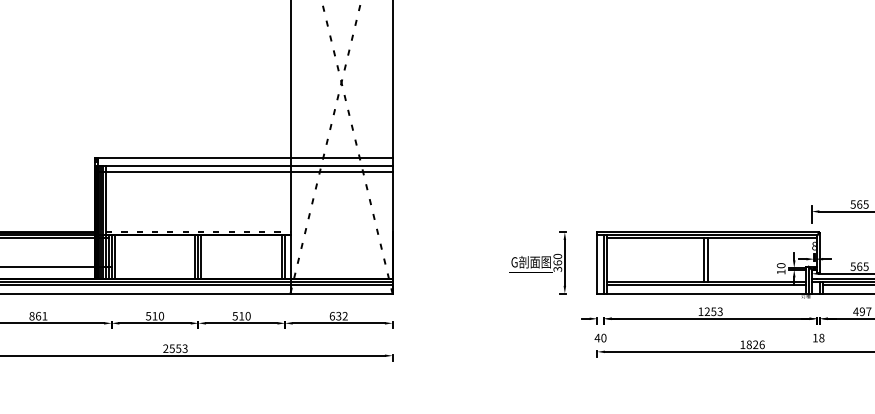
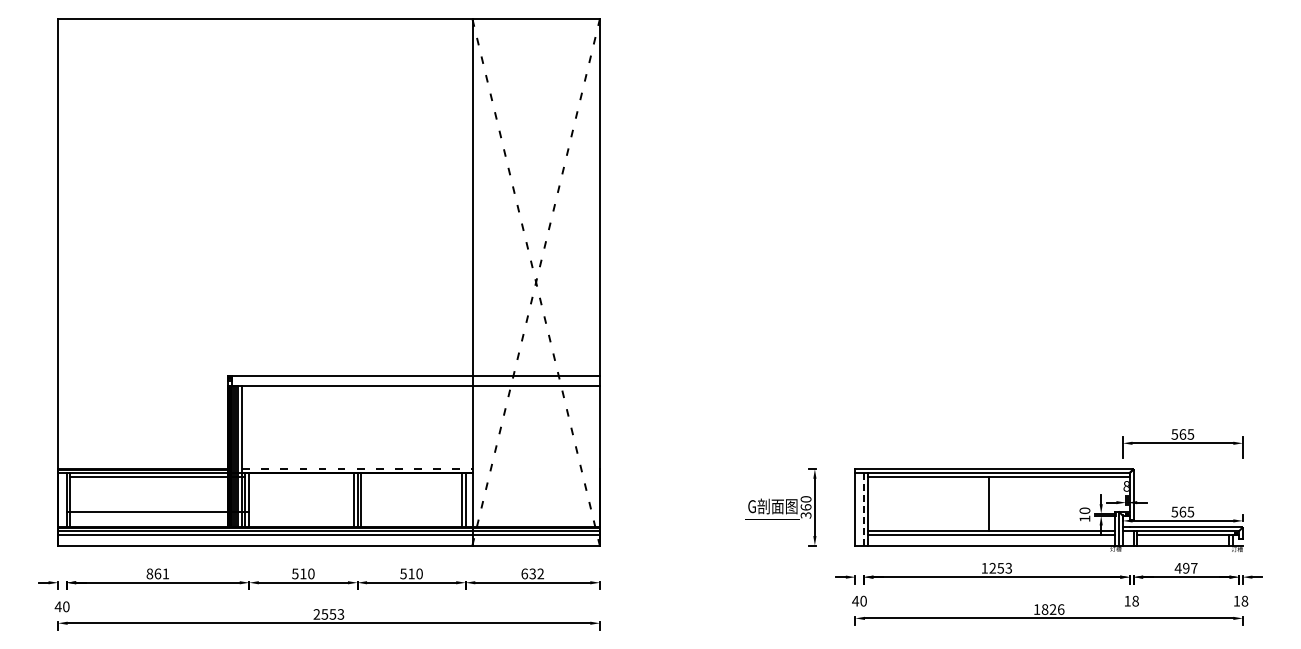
line: (243, 172) -> (413, 394), removed
line: (115, 257) -> (253, 500), removed
line: (707, 259) -> (992, 503), removed
line: (603, 263) -> (863, 508), solid -> dashed

